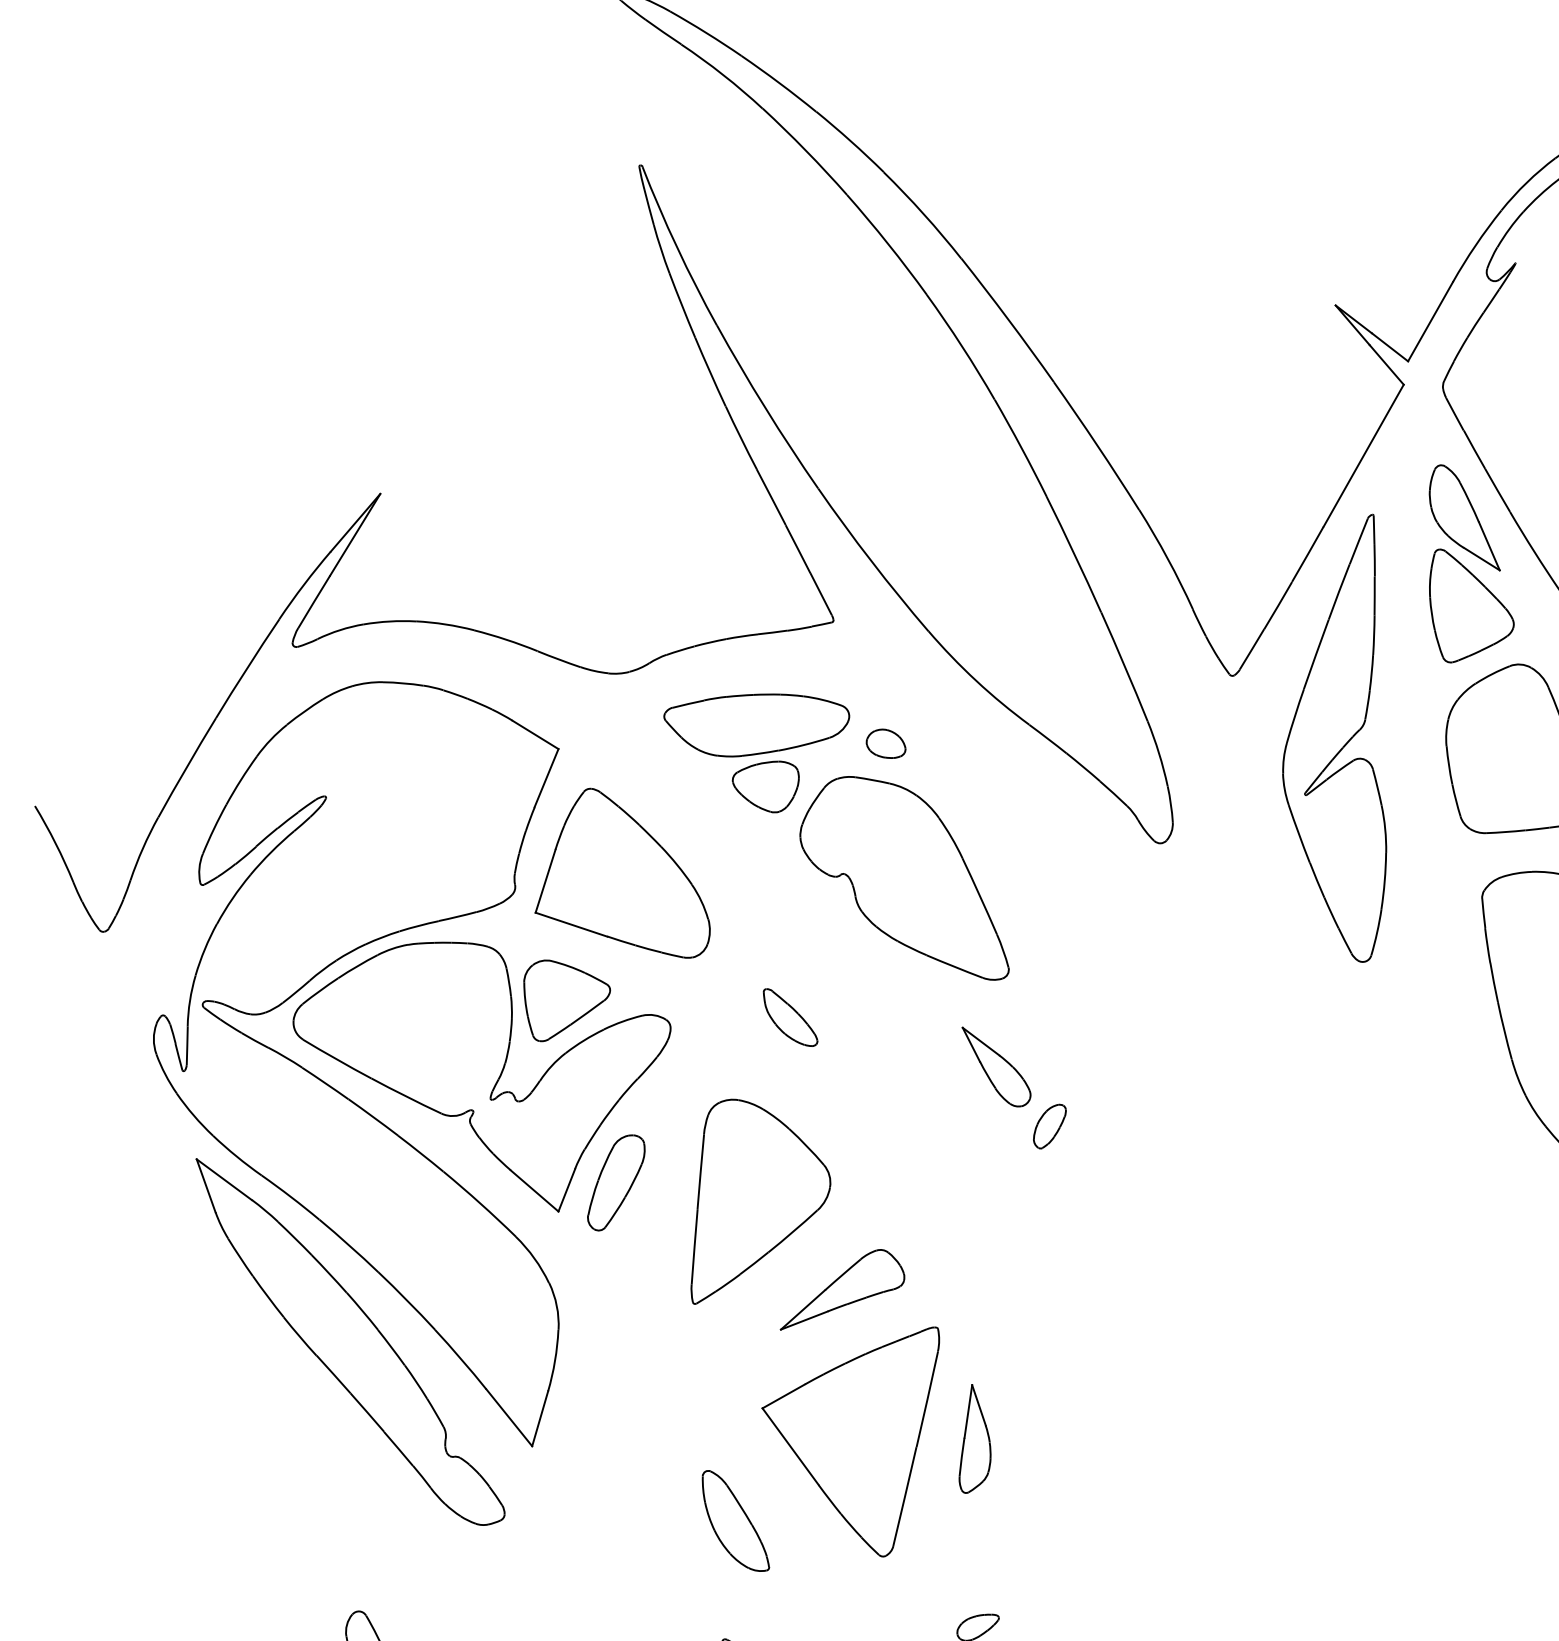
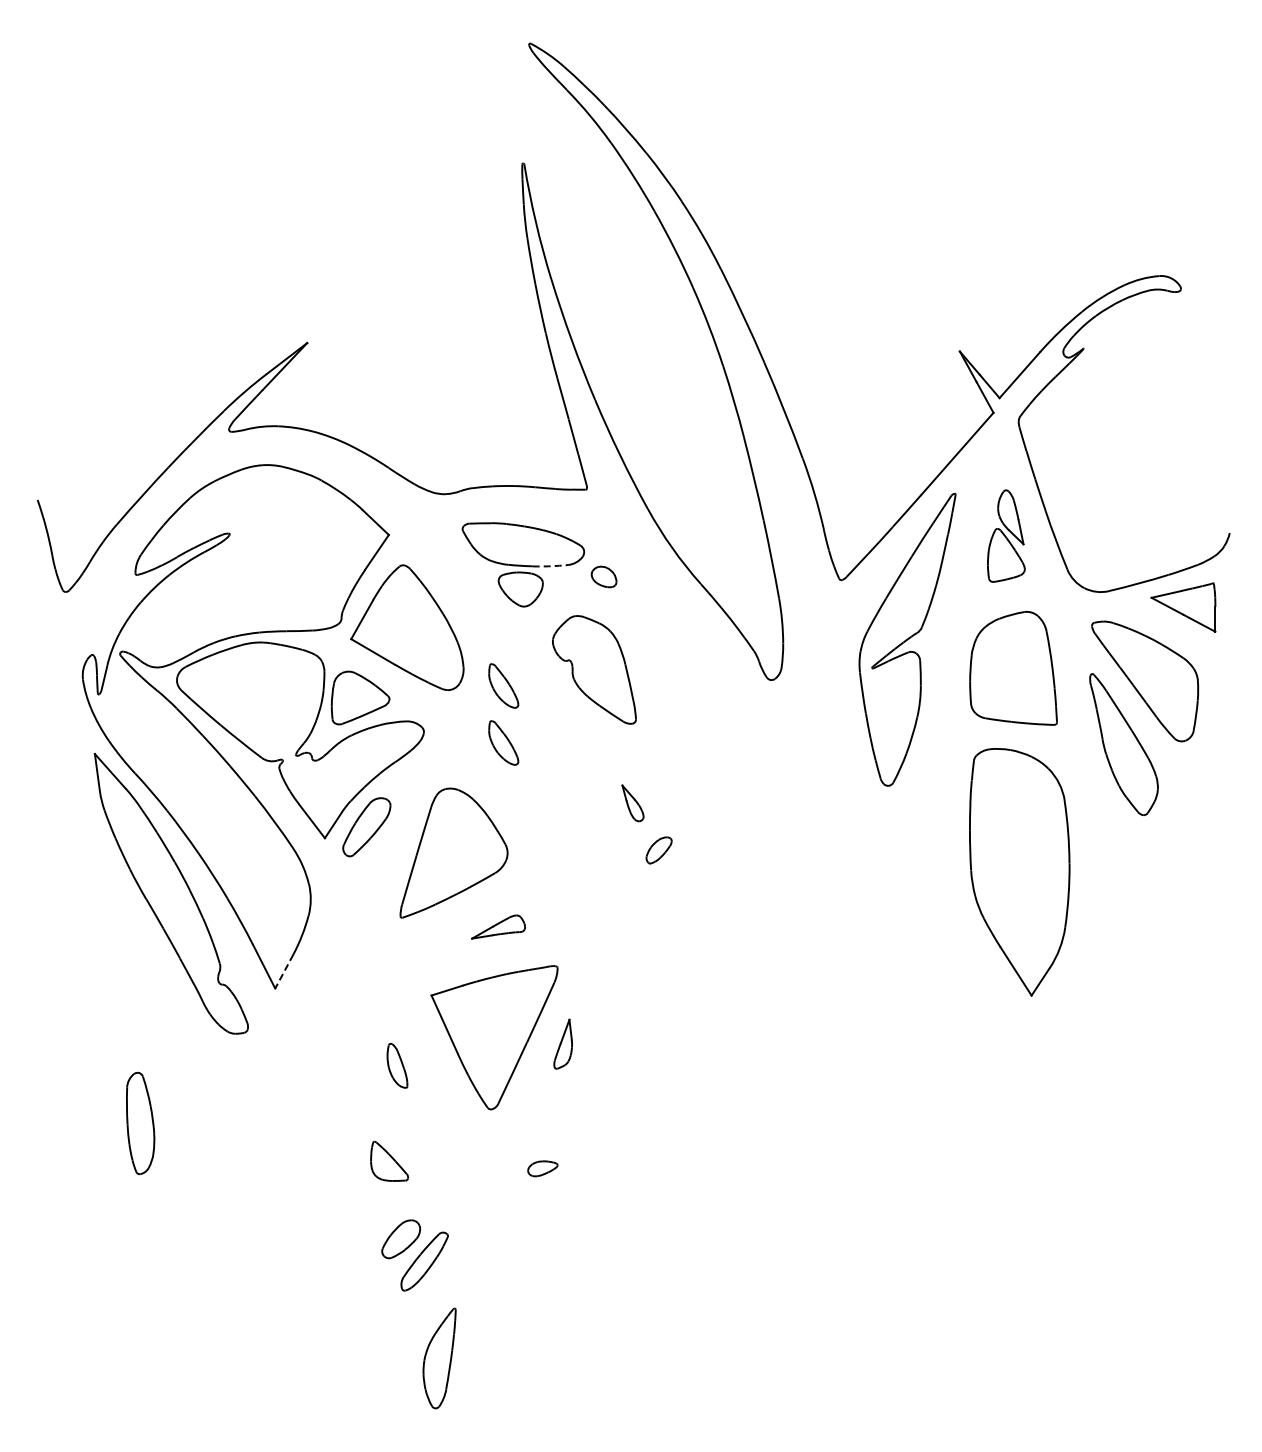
part: (1460, 559) -> (1006, 535), size x0.7
arc: (804, 745) -> (550, 566), solid -> dashed
part: (900, 882) -> (594, 669), size x0.7
part: (772, 933) -> (503, 685), added
part: (996, 1066) -> (632, 803), size x0.6
part: (839, 1286) -> (498, 926), size x0.6
line: (540, 1419) -> (284, 972), solid -> dashed
part: (968, 1439) -> (562, 1044), size x0.7
part: (734, 1521) -> (397, 1065), size x0.6

